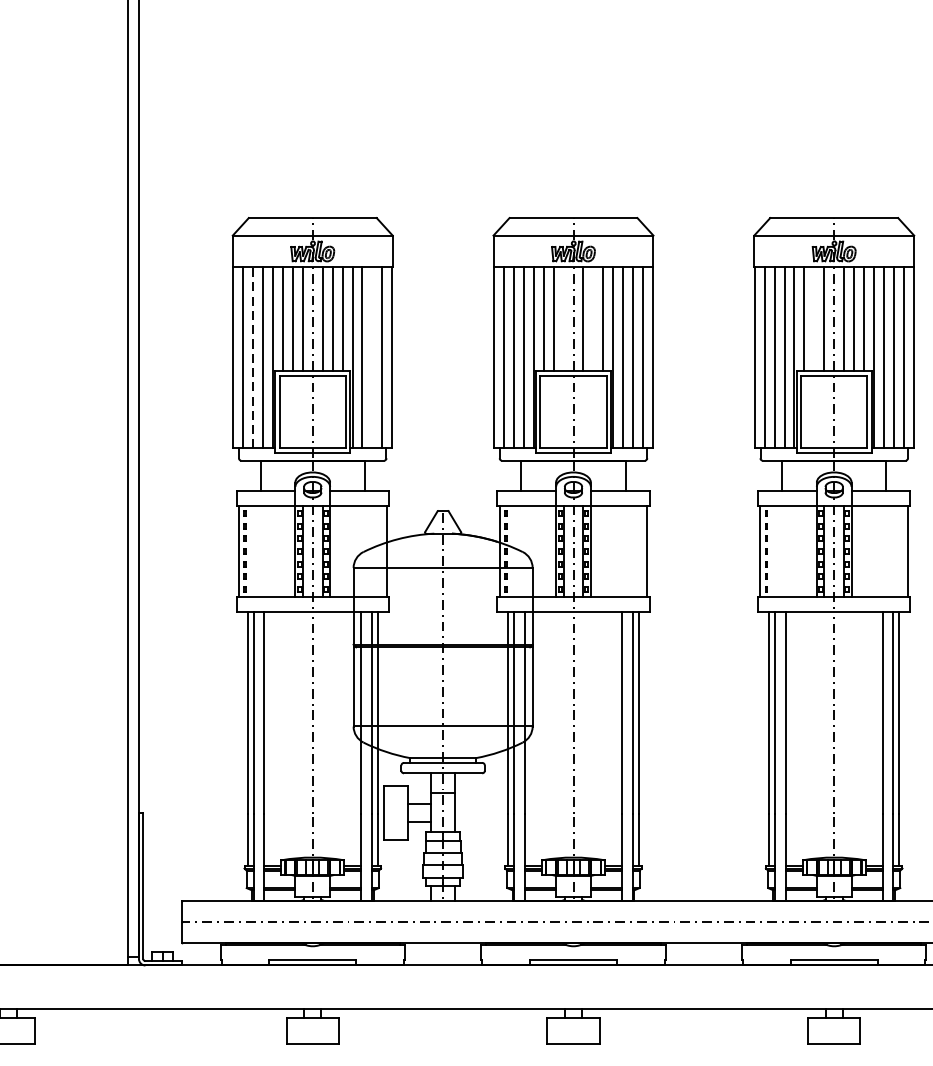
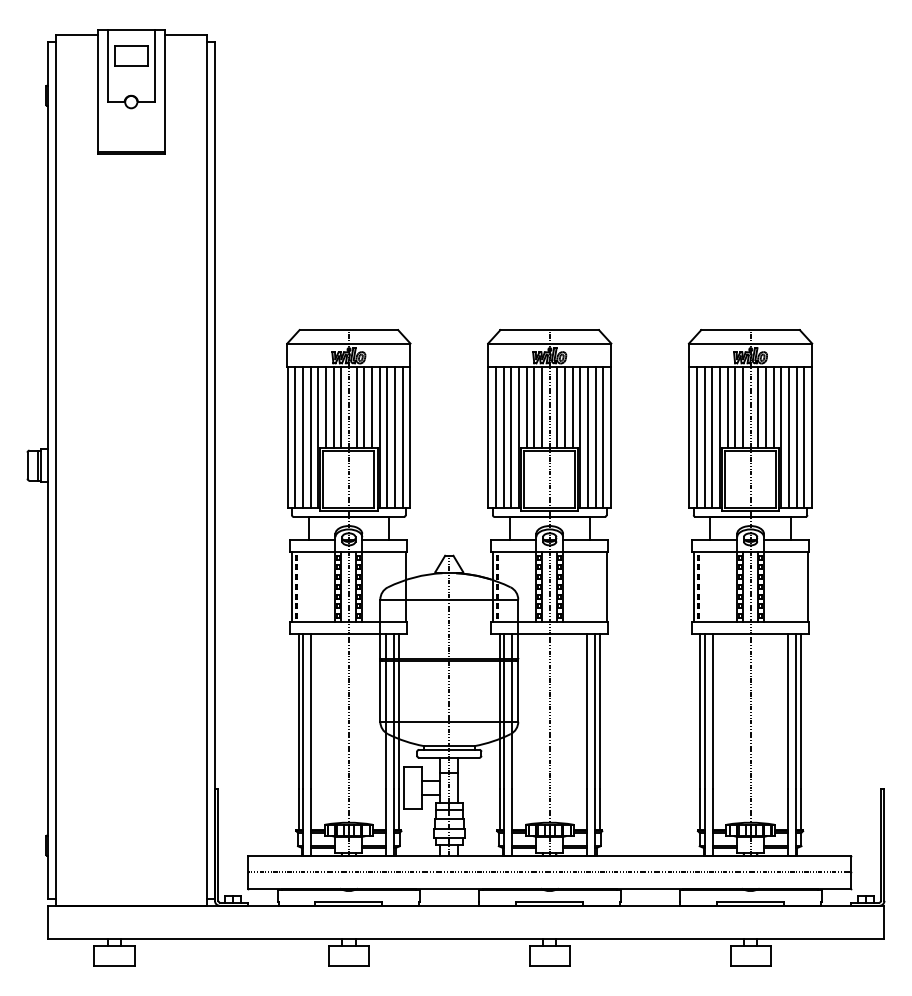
line: (564, 318) -> (542, 407), added
line: (593, 318) -> (565, 407), added
line: (814, 318) -> (735, 407), added
line: (252, 357) -> (302, 437), dashed -> solid
line: (371, 357) -> (394, 437), added

